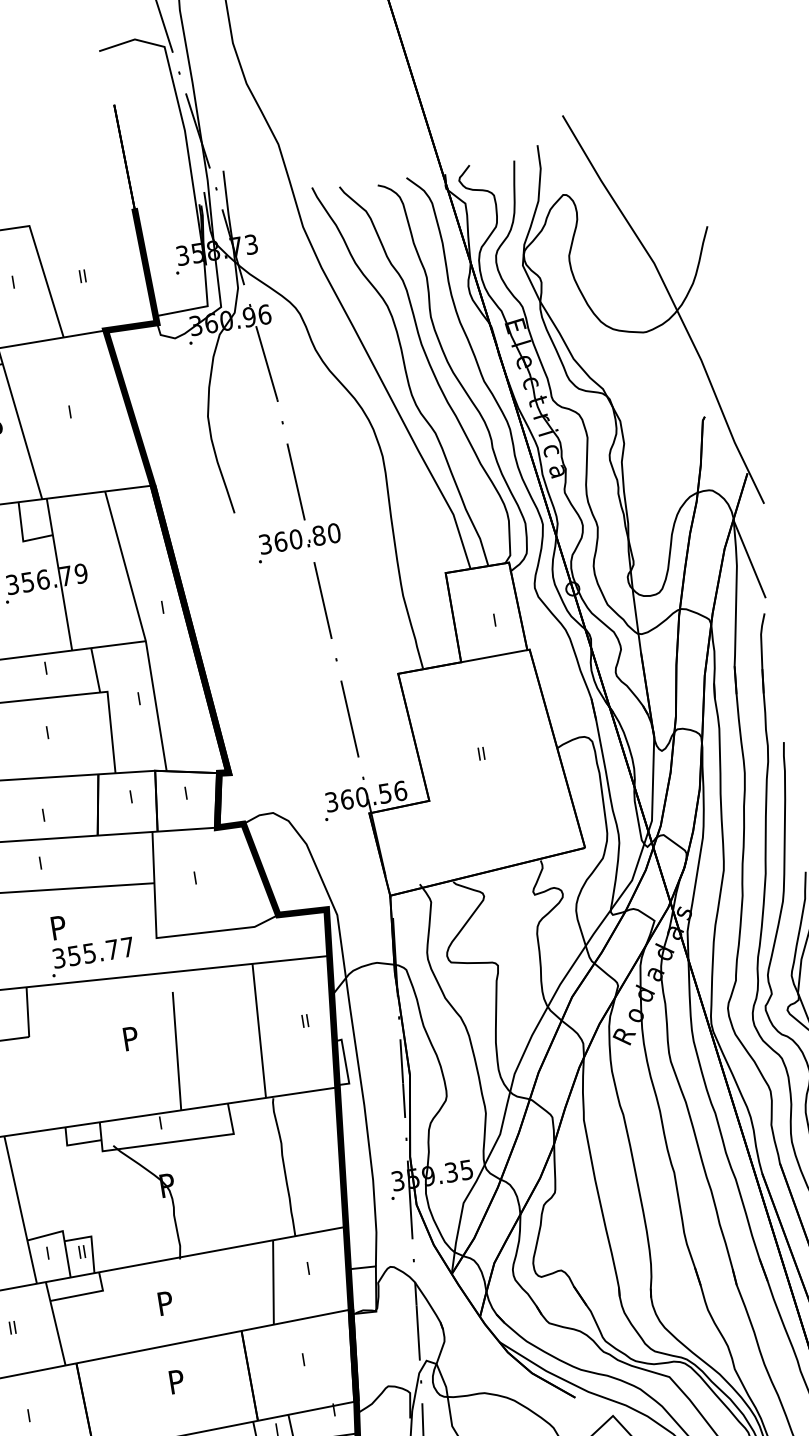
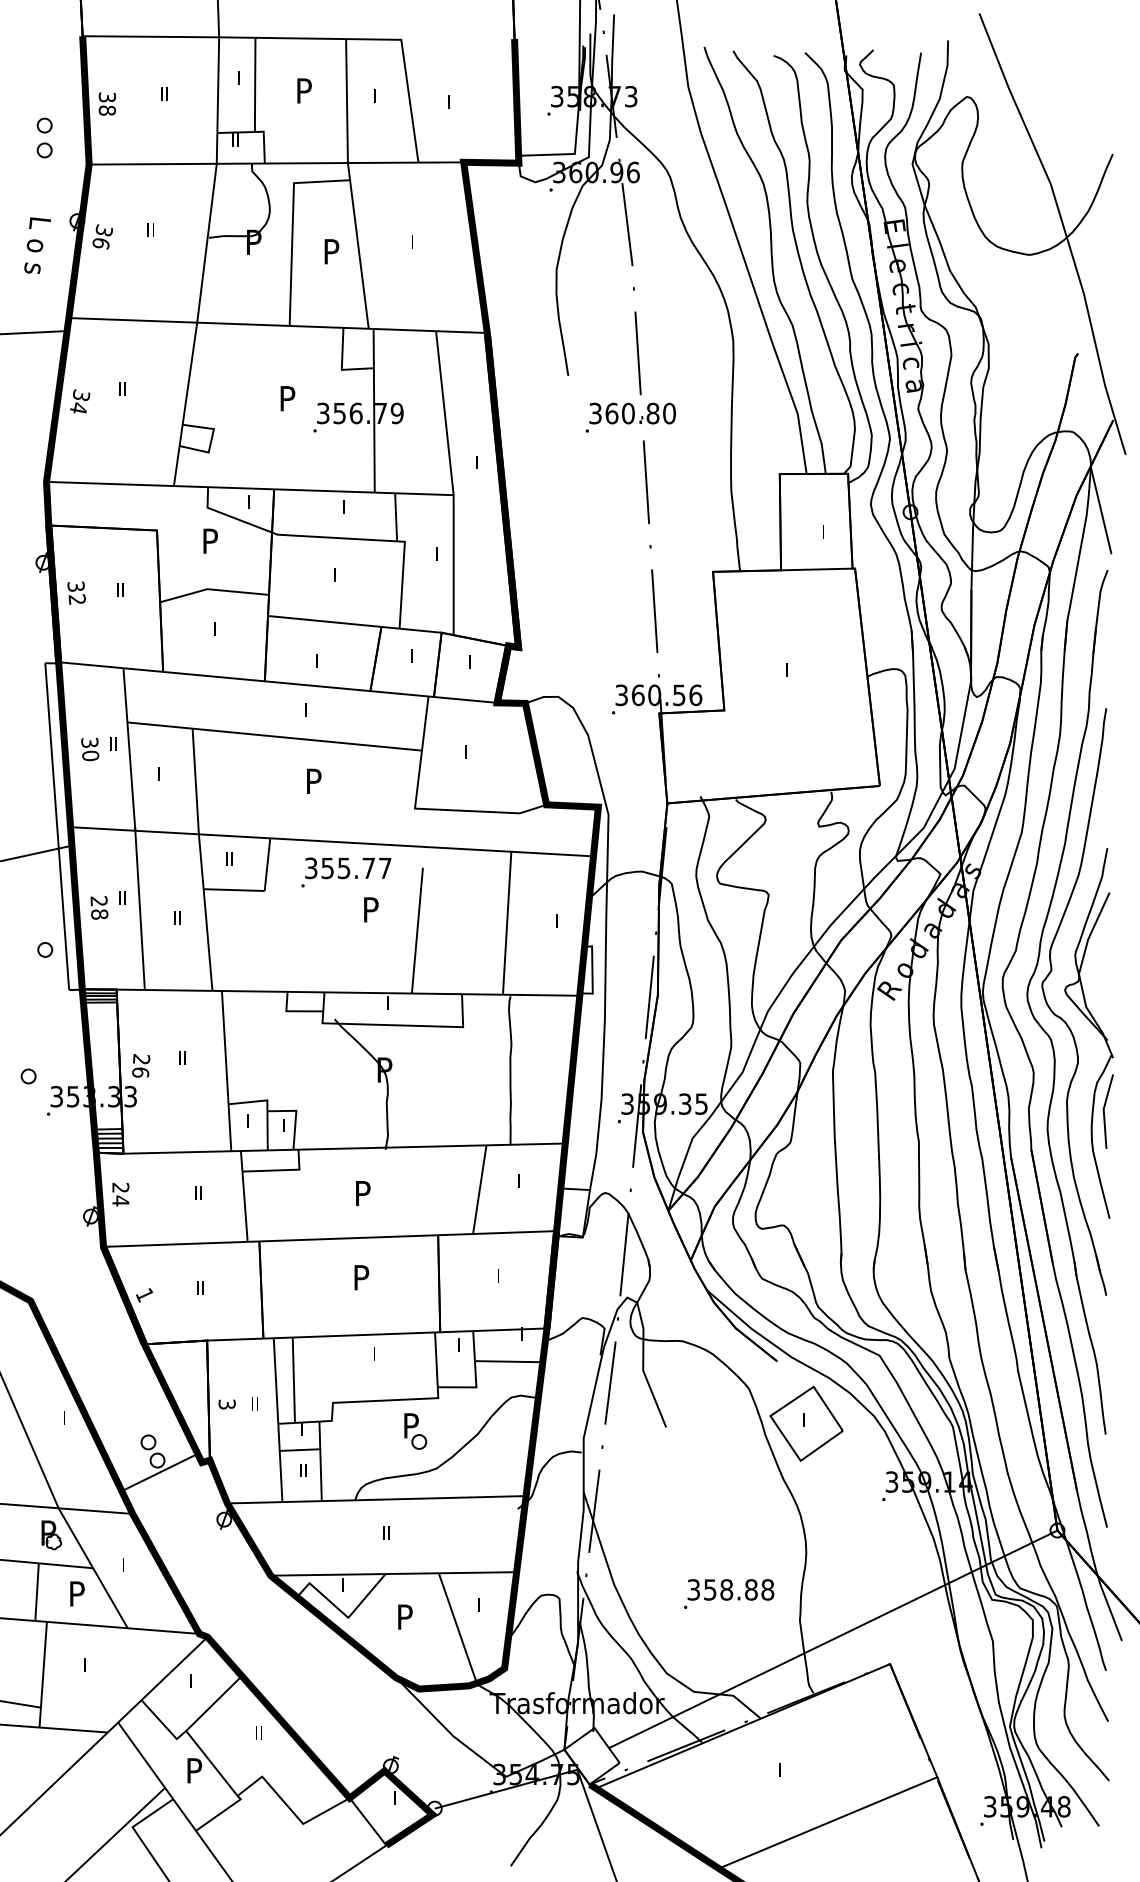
text: (82, 276) -> (448, 101), II -> I
text: (481, 753) -> (786, 669), II -> I
part: (92, 956) -> (346, 872), moved
text: (305, 1020) -> (557, 920), II -> I
text: (82, 1251) -> (284, 1125), II -> I
text: (28, 1414) -> (200, 1287), I -> II

